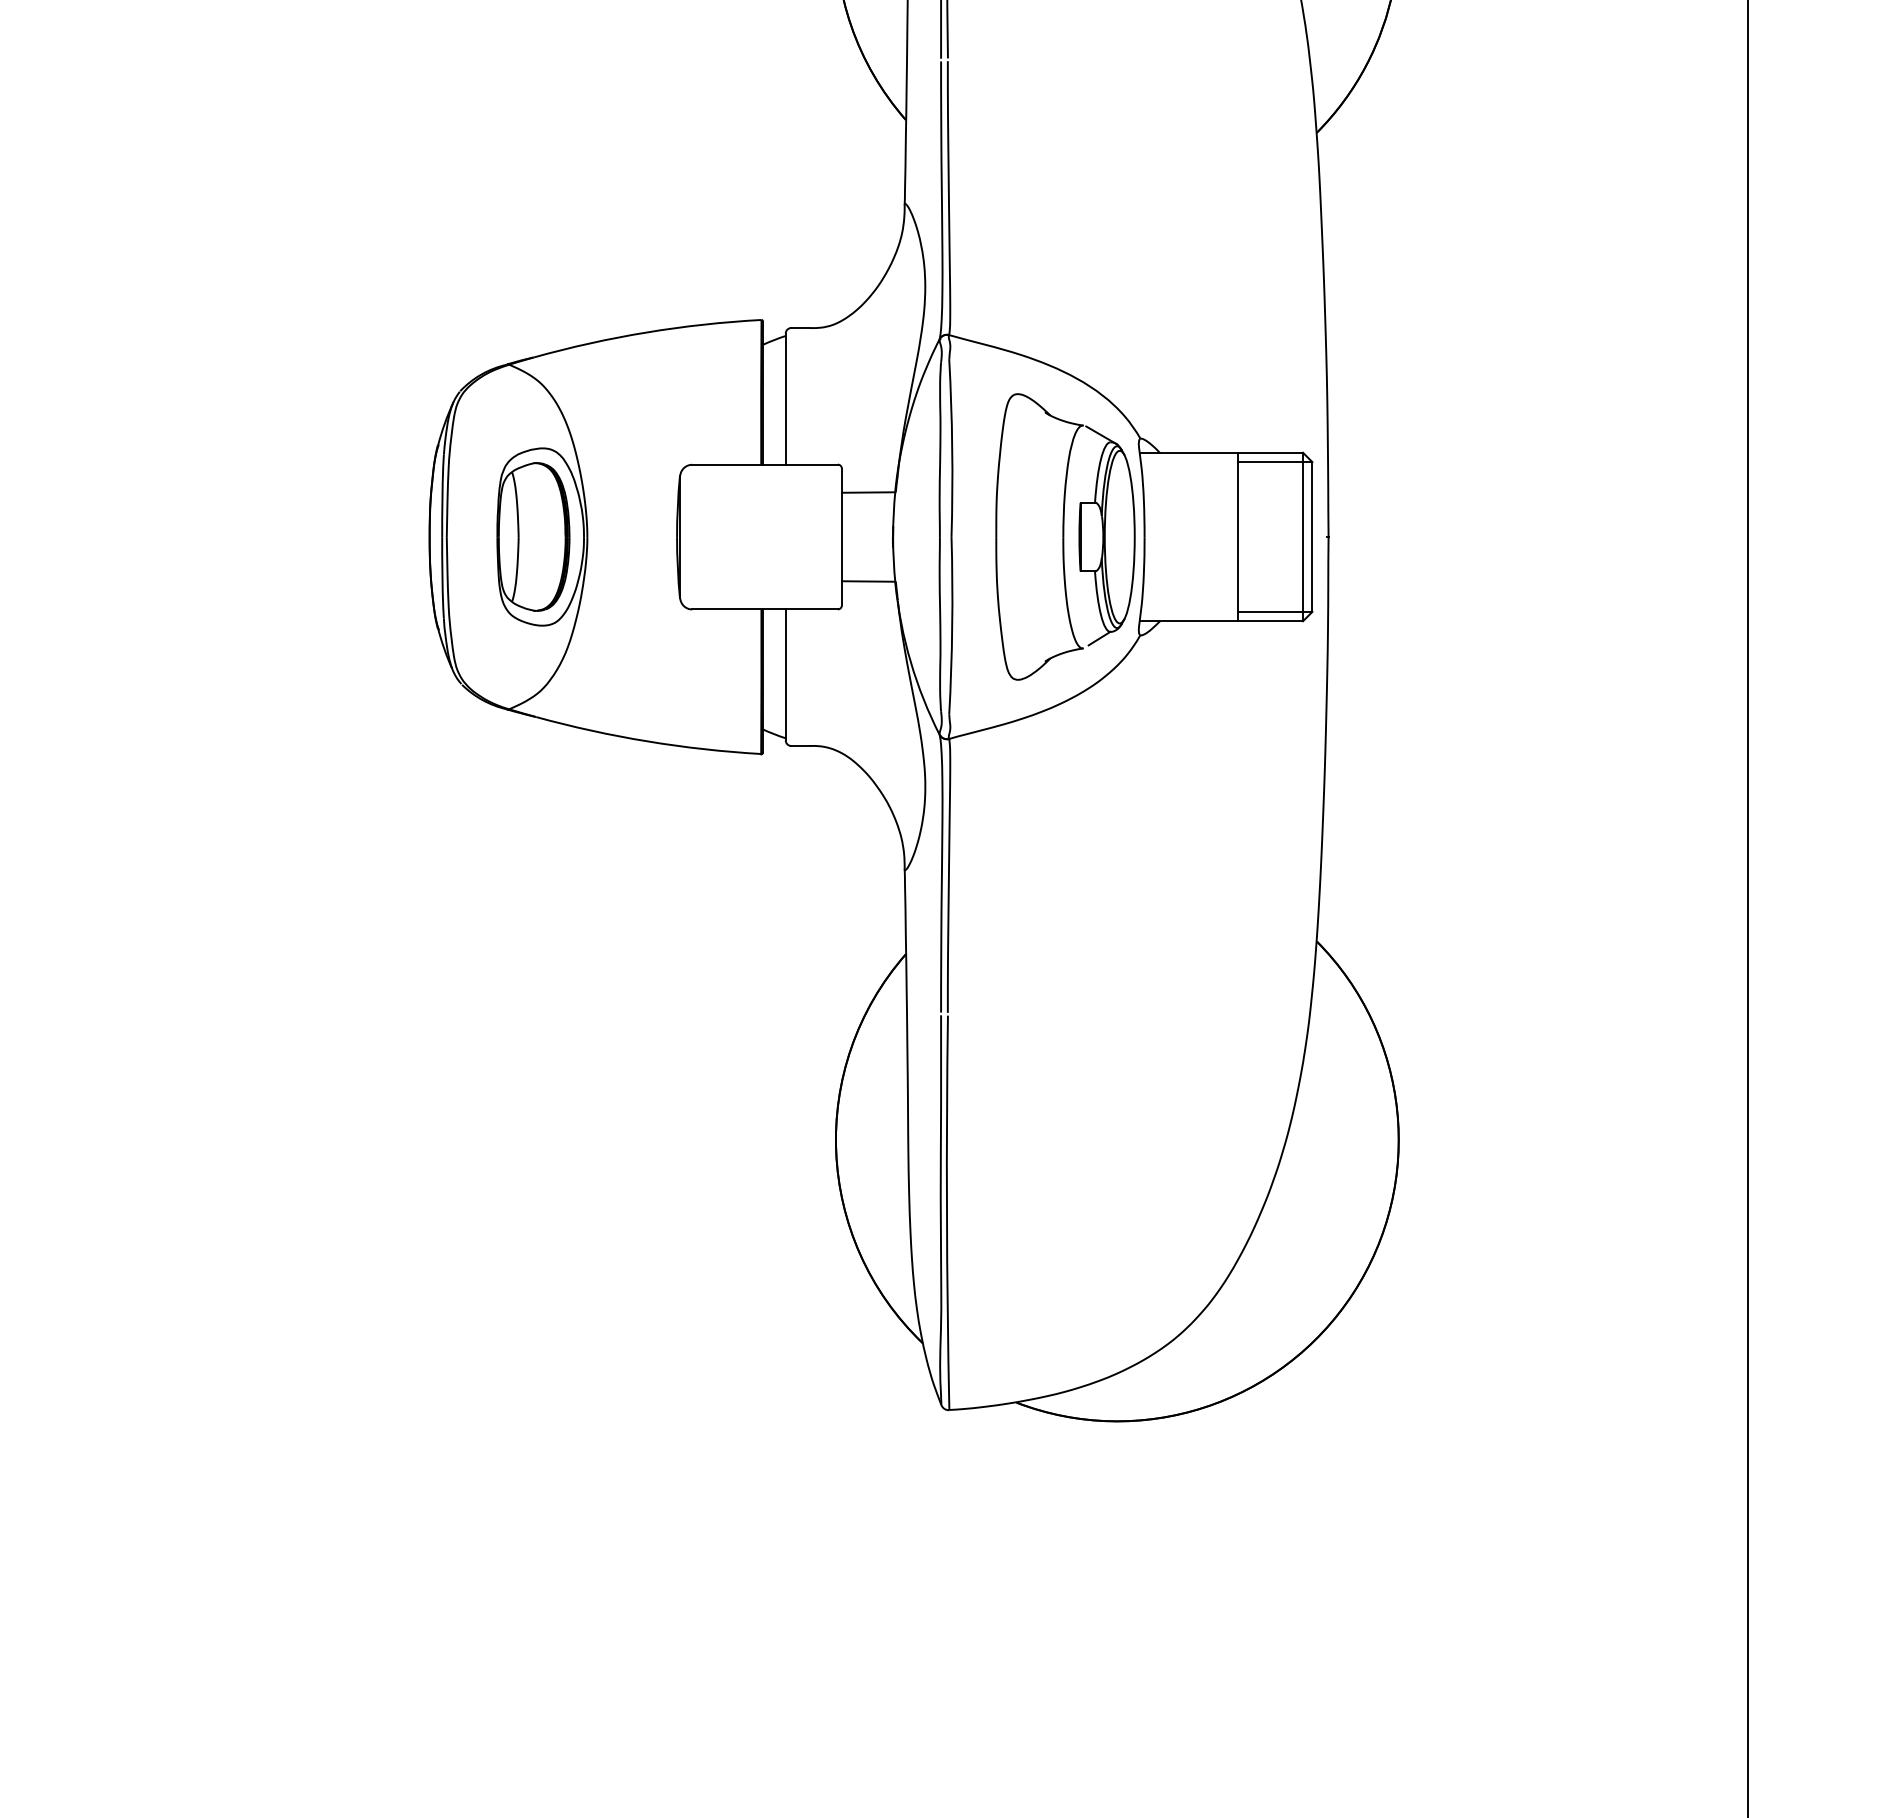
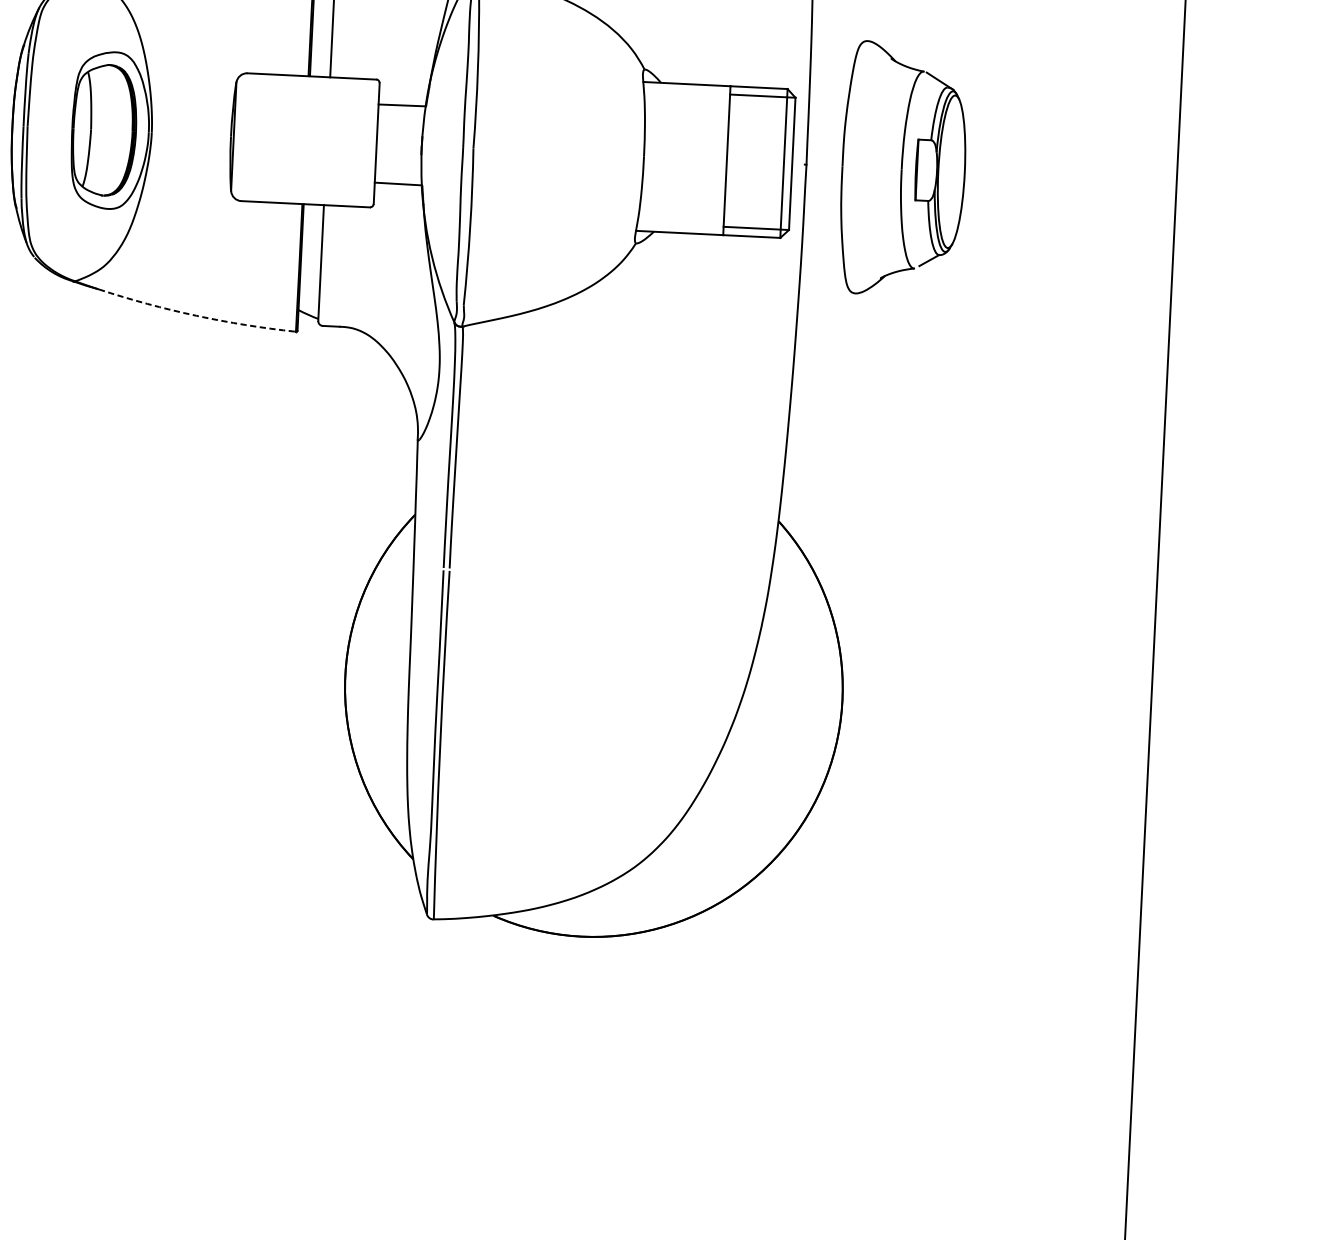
part: (1065, 536) -> (903, 168), moved
arc: (647, 741) -> (196, 315), solid -> dashed

